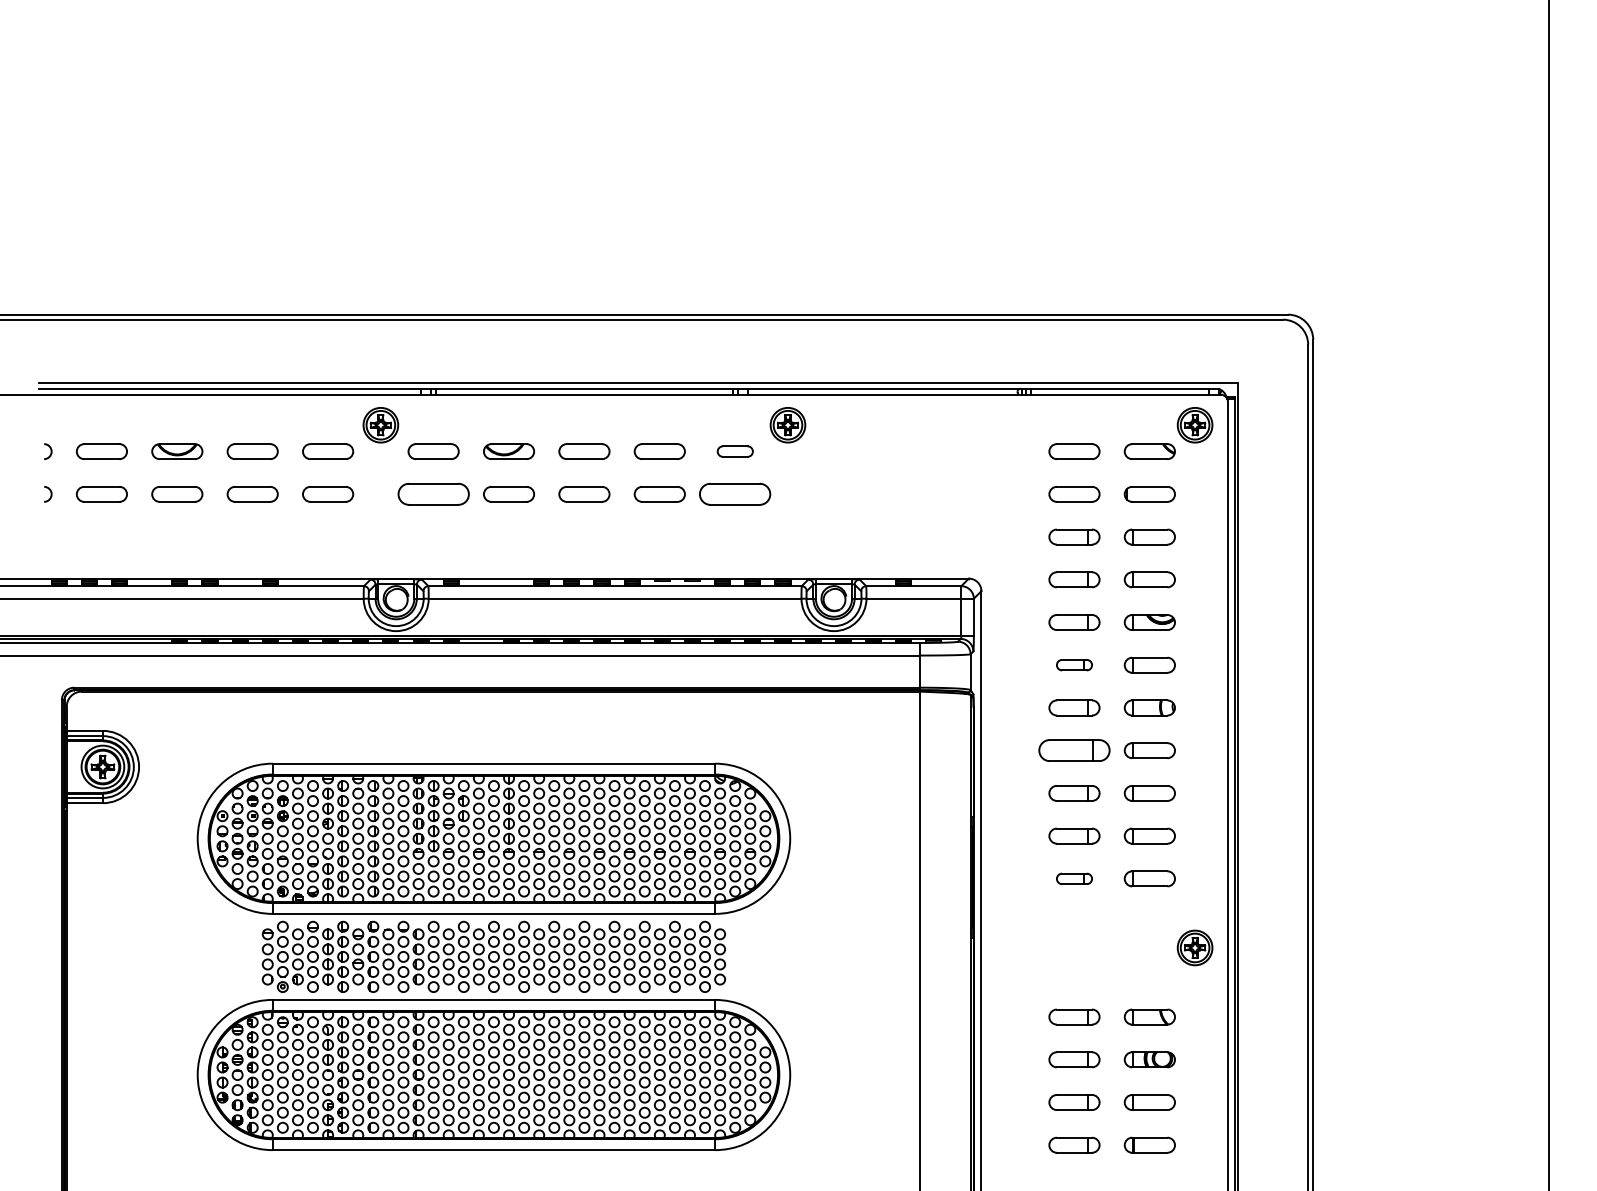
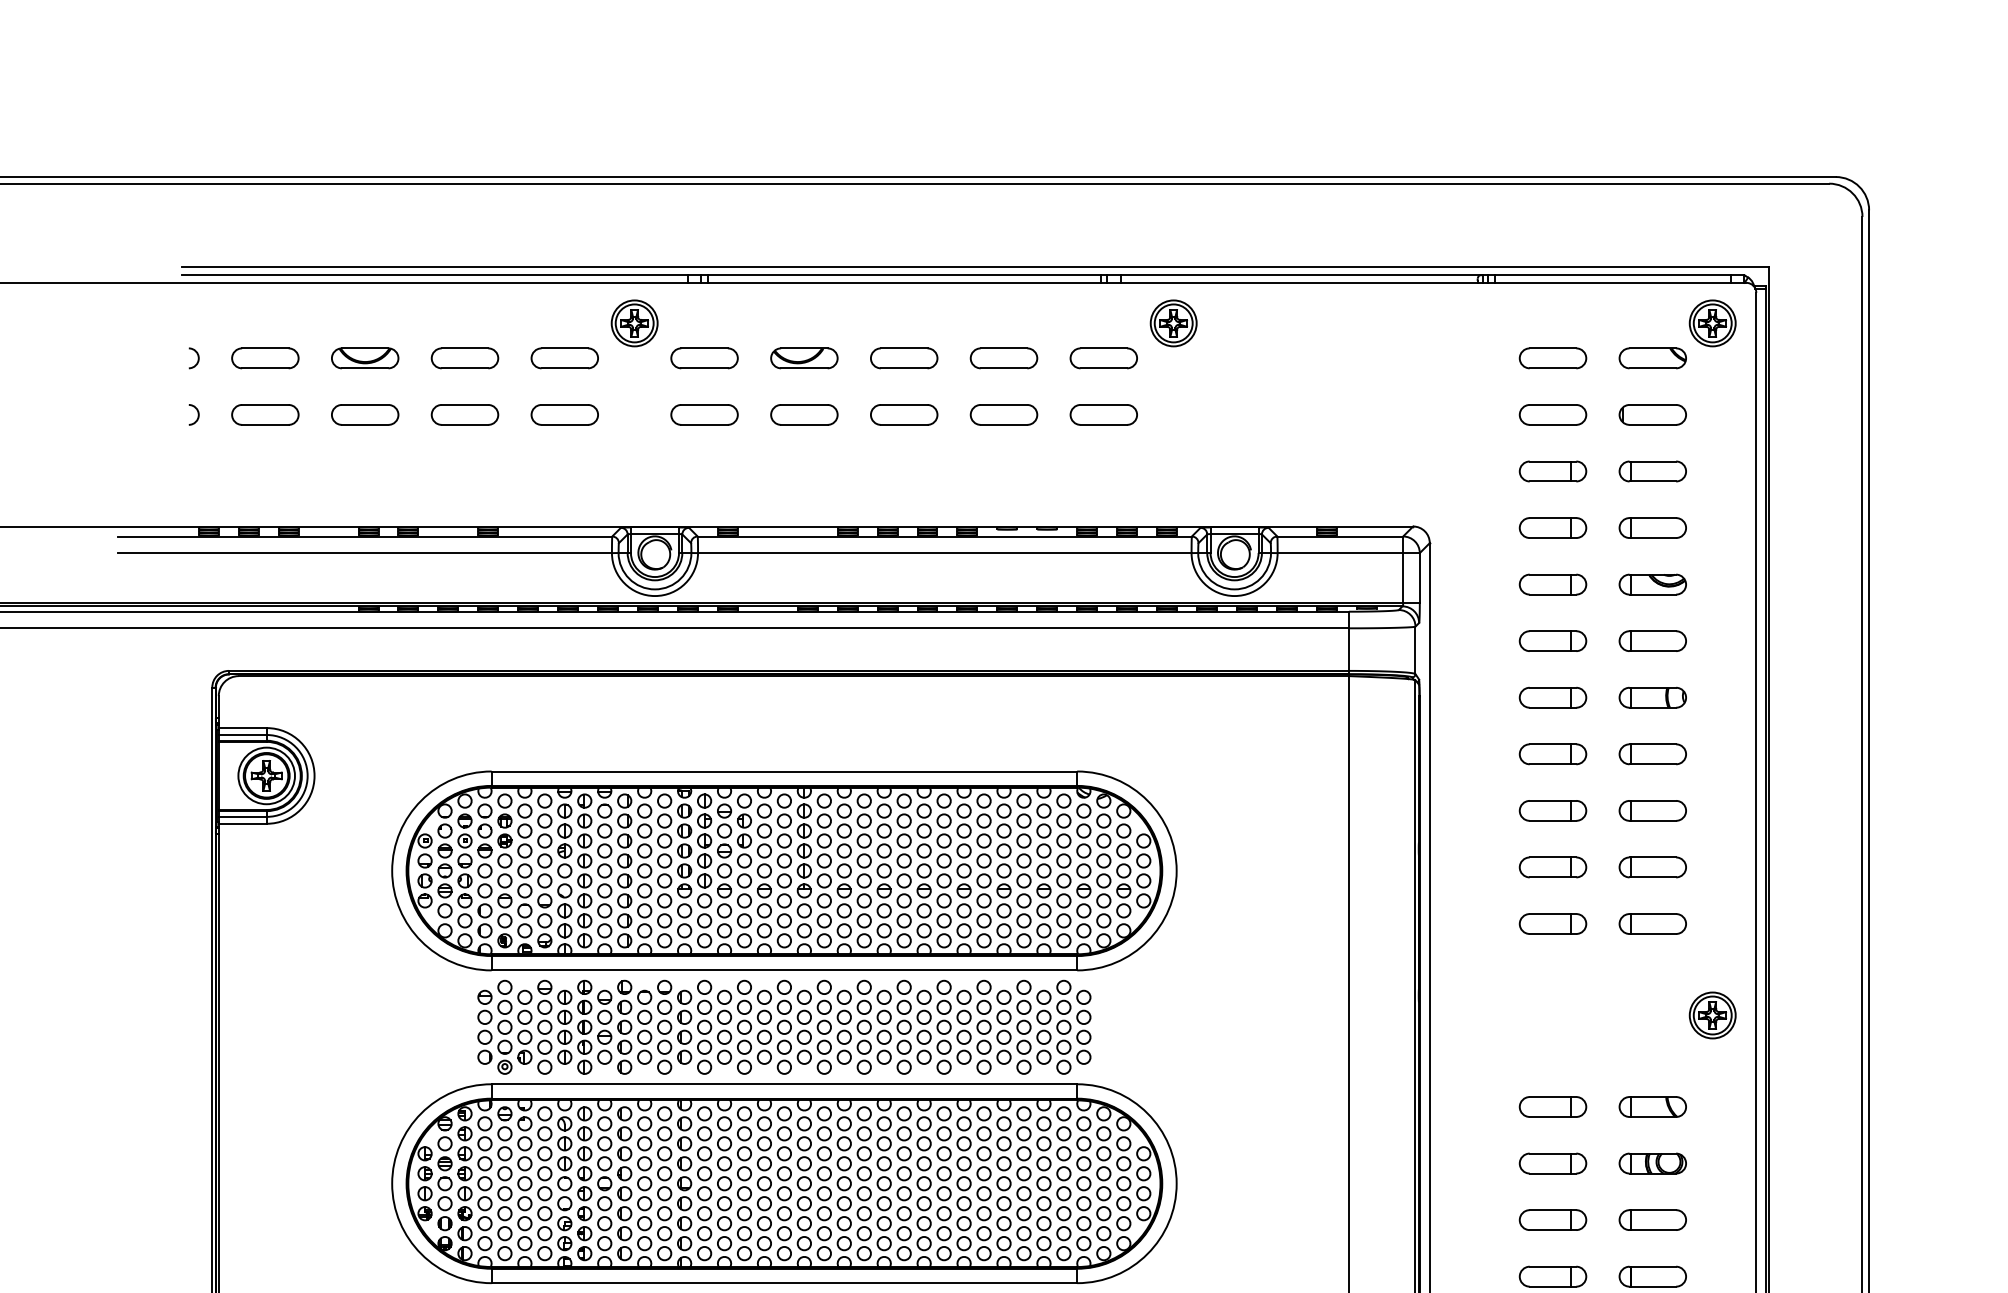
part: (735, 451) -> (1104, 358), size x1.43
part: (433, 494) -> (704, 415), size x0.71
part: (735, 494) -> (1104, 415), size x0.71
part: (1074, 664) -> (1553, 640), size x1.43
part: (1074, 750) -> (1553, 754), size x0.71
part: (1074, 878) -> (1553, 923), size x1.43

